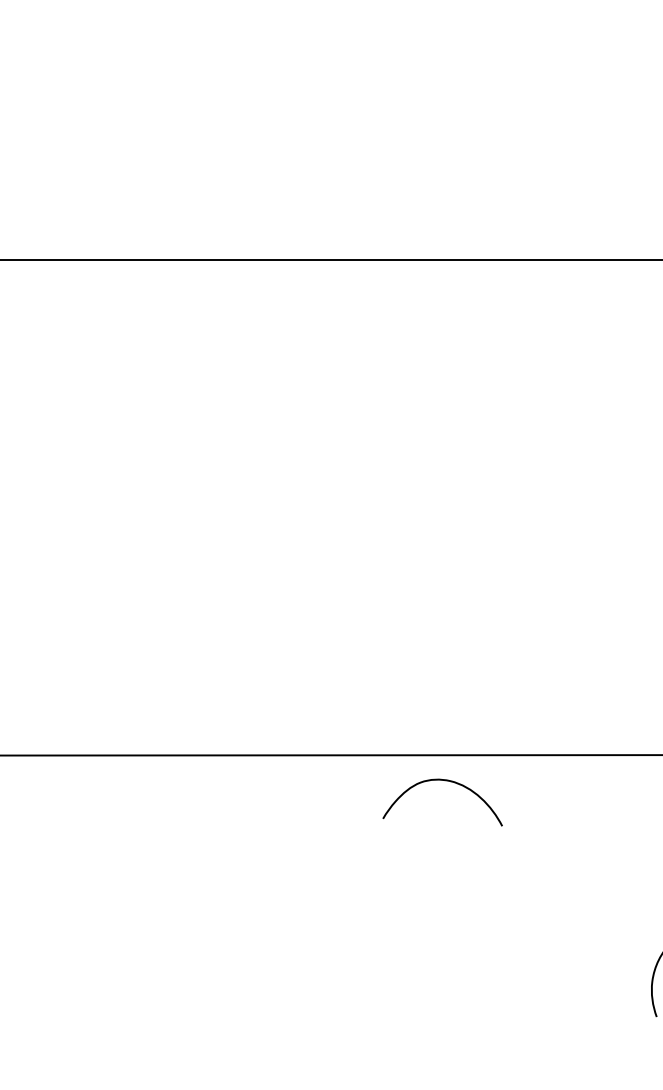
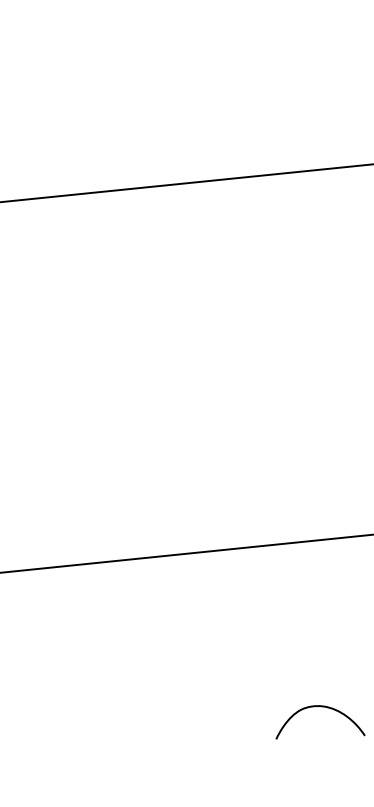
curve: (445, 781) -> (319, 707), moved

